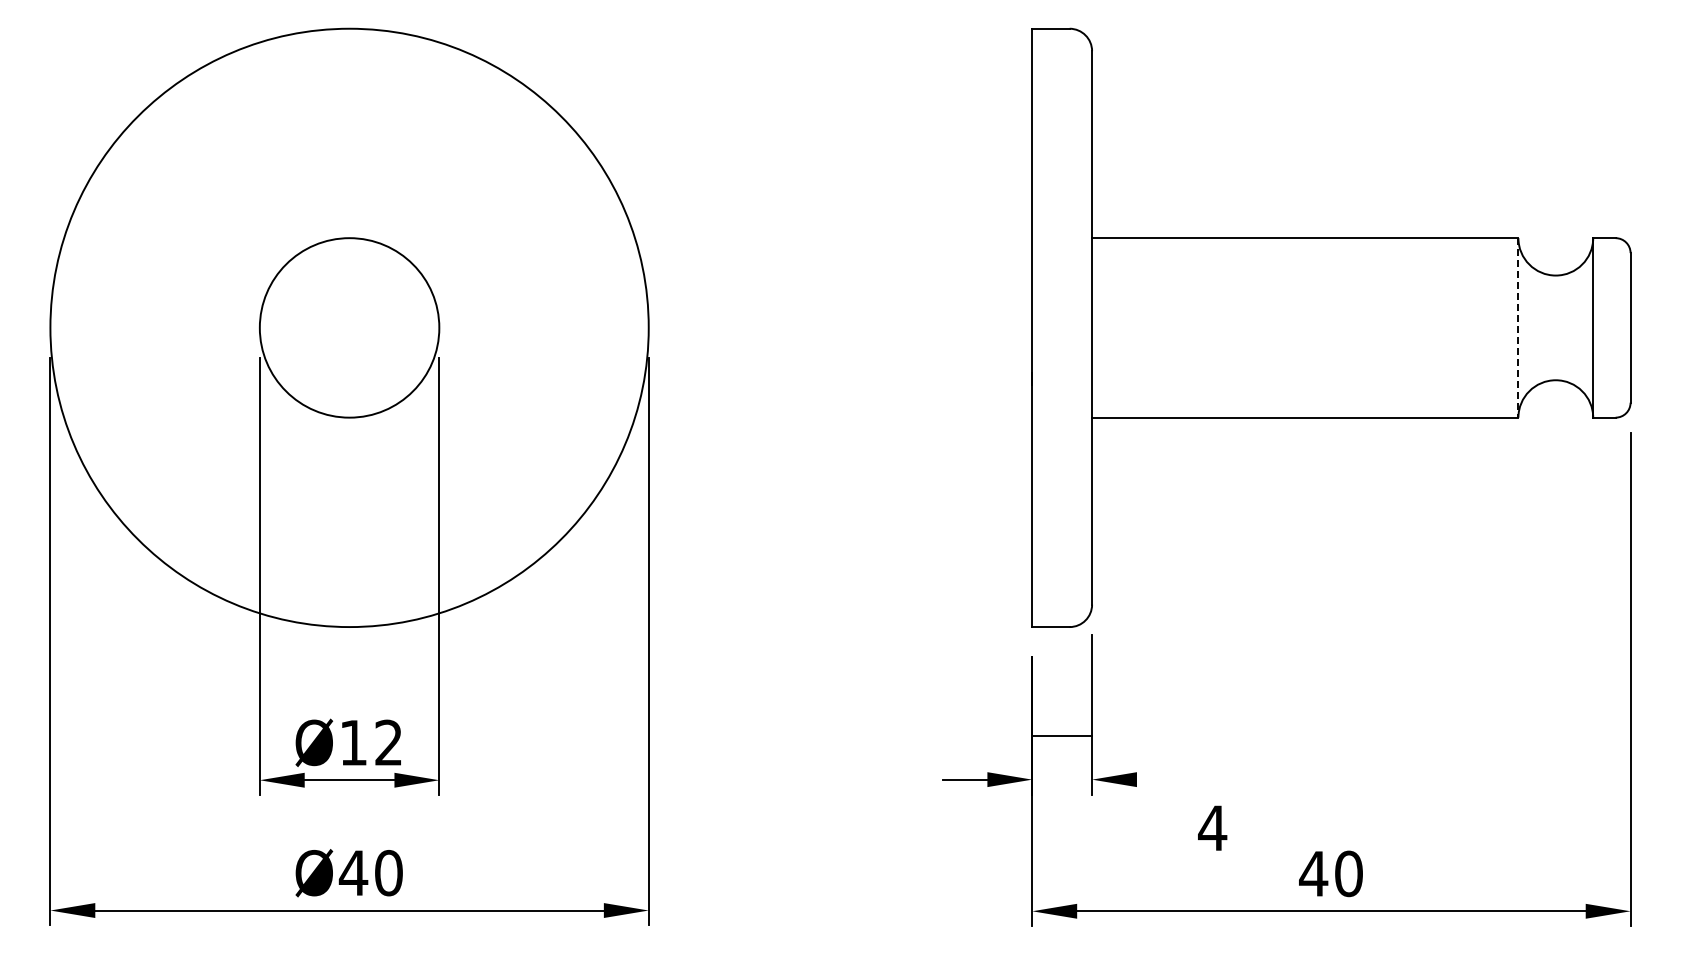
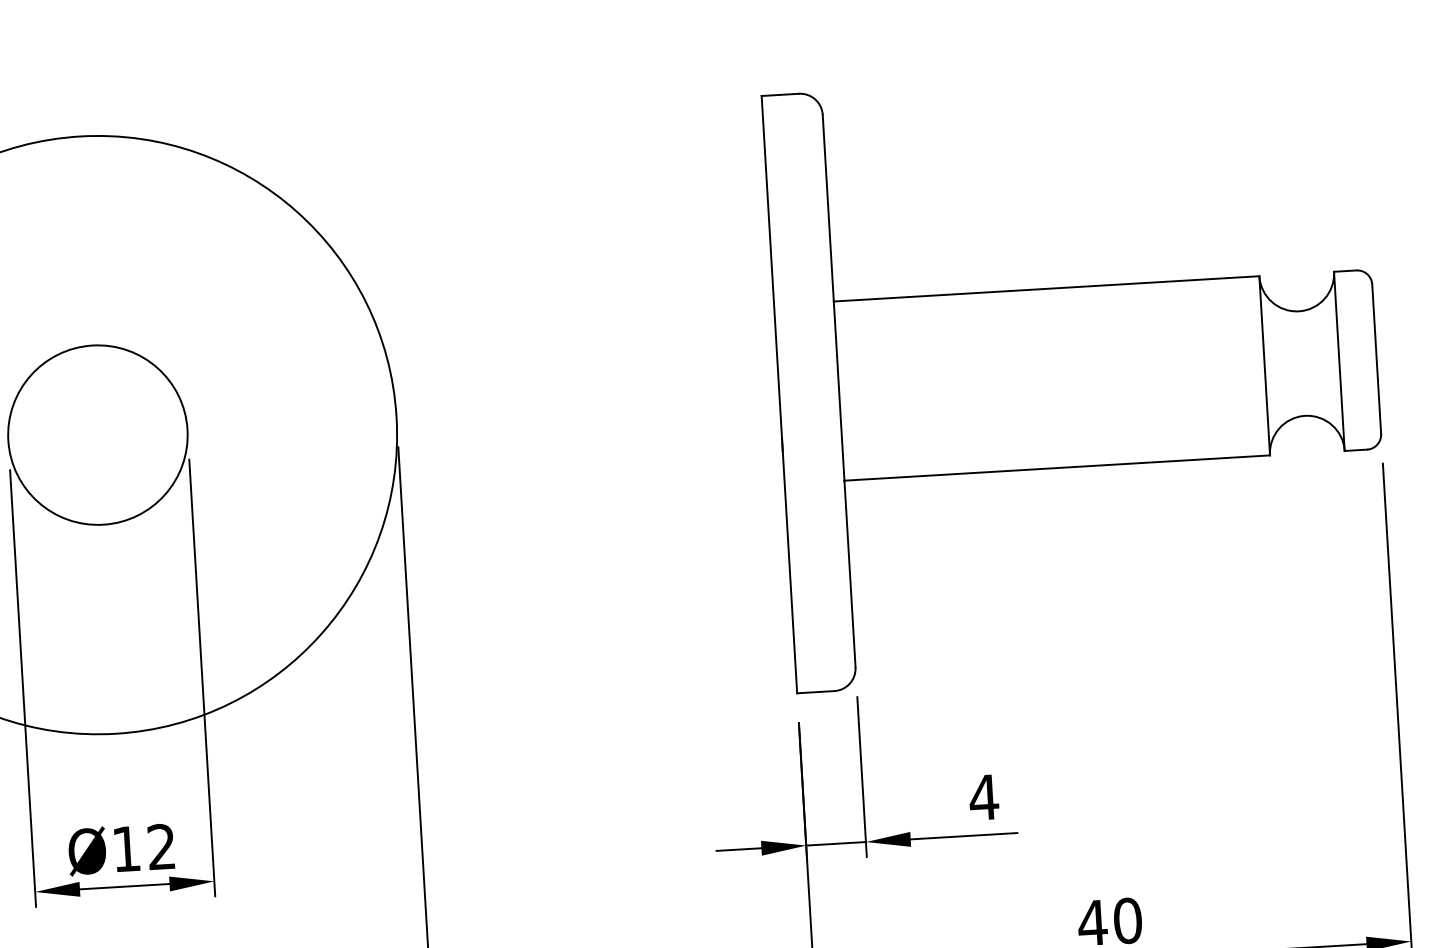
line: (1518, 327) -> (1264, 365), dashed -> solid
line: (1062, 735) -> (836, 843), moved
line: (1189, 779) -> (963, 836), added
text: (1212, 827) -> (983, 796), moved

